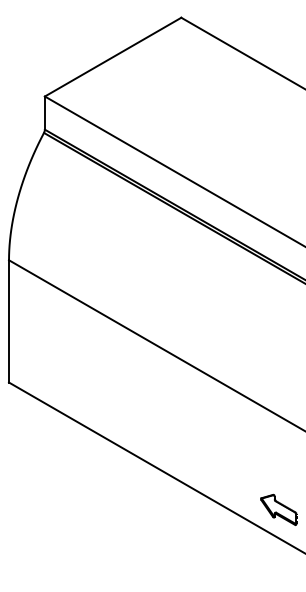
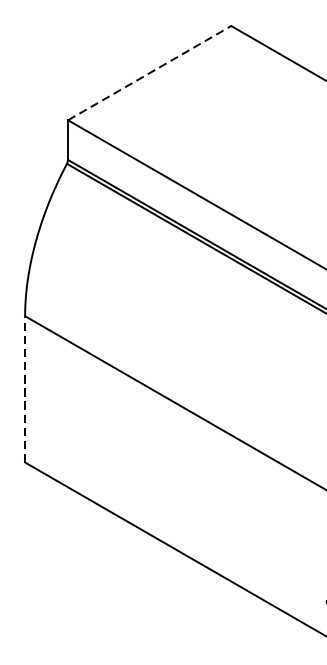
line: (113, 57) -> (150, 73), solid -> dashed
line: (9, 320) -> (25, 388), solid -> dashed

